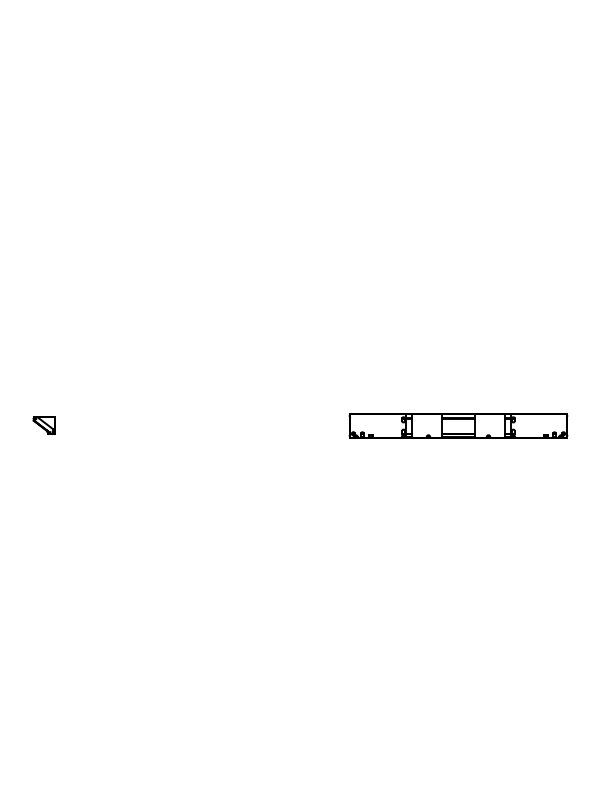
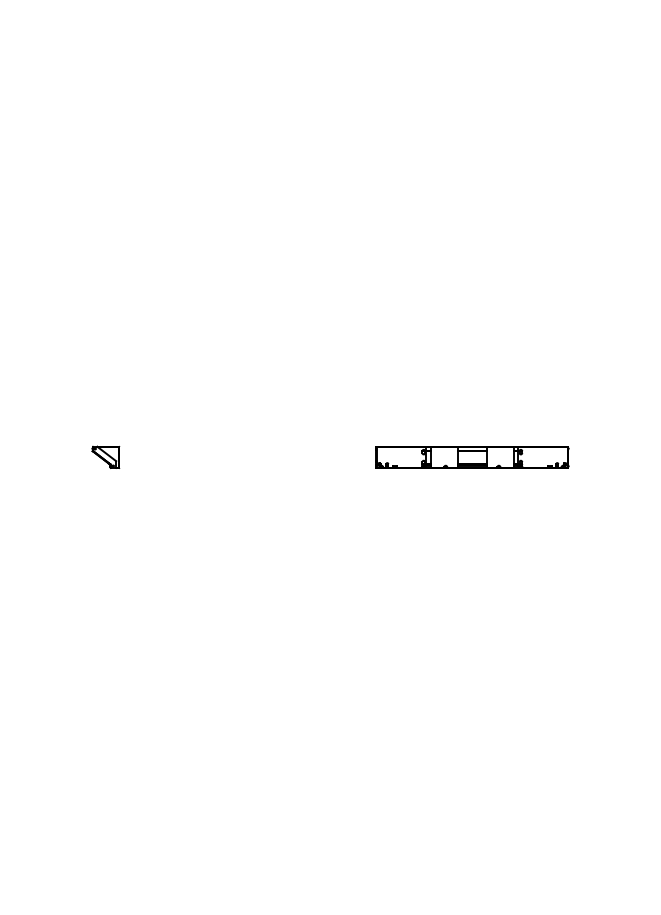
part: (43, 424) -> (105, 456), size x1.43

